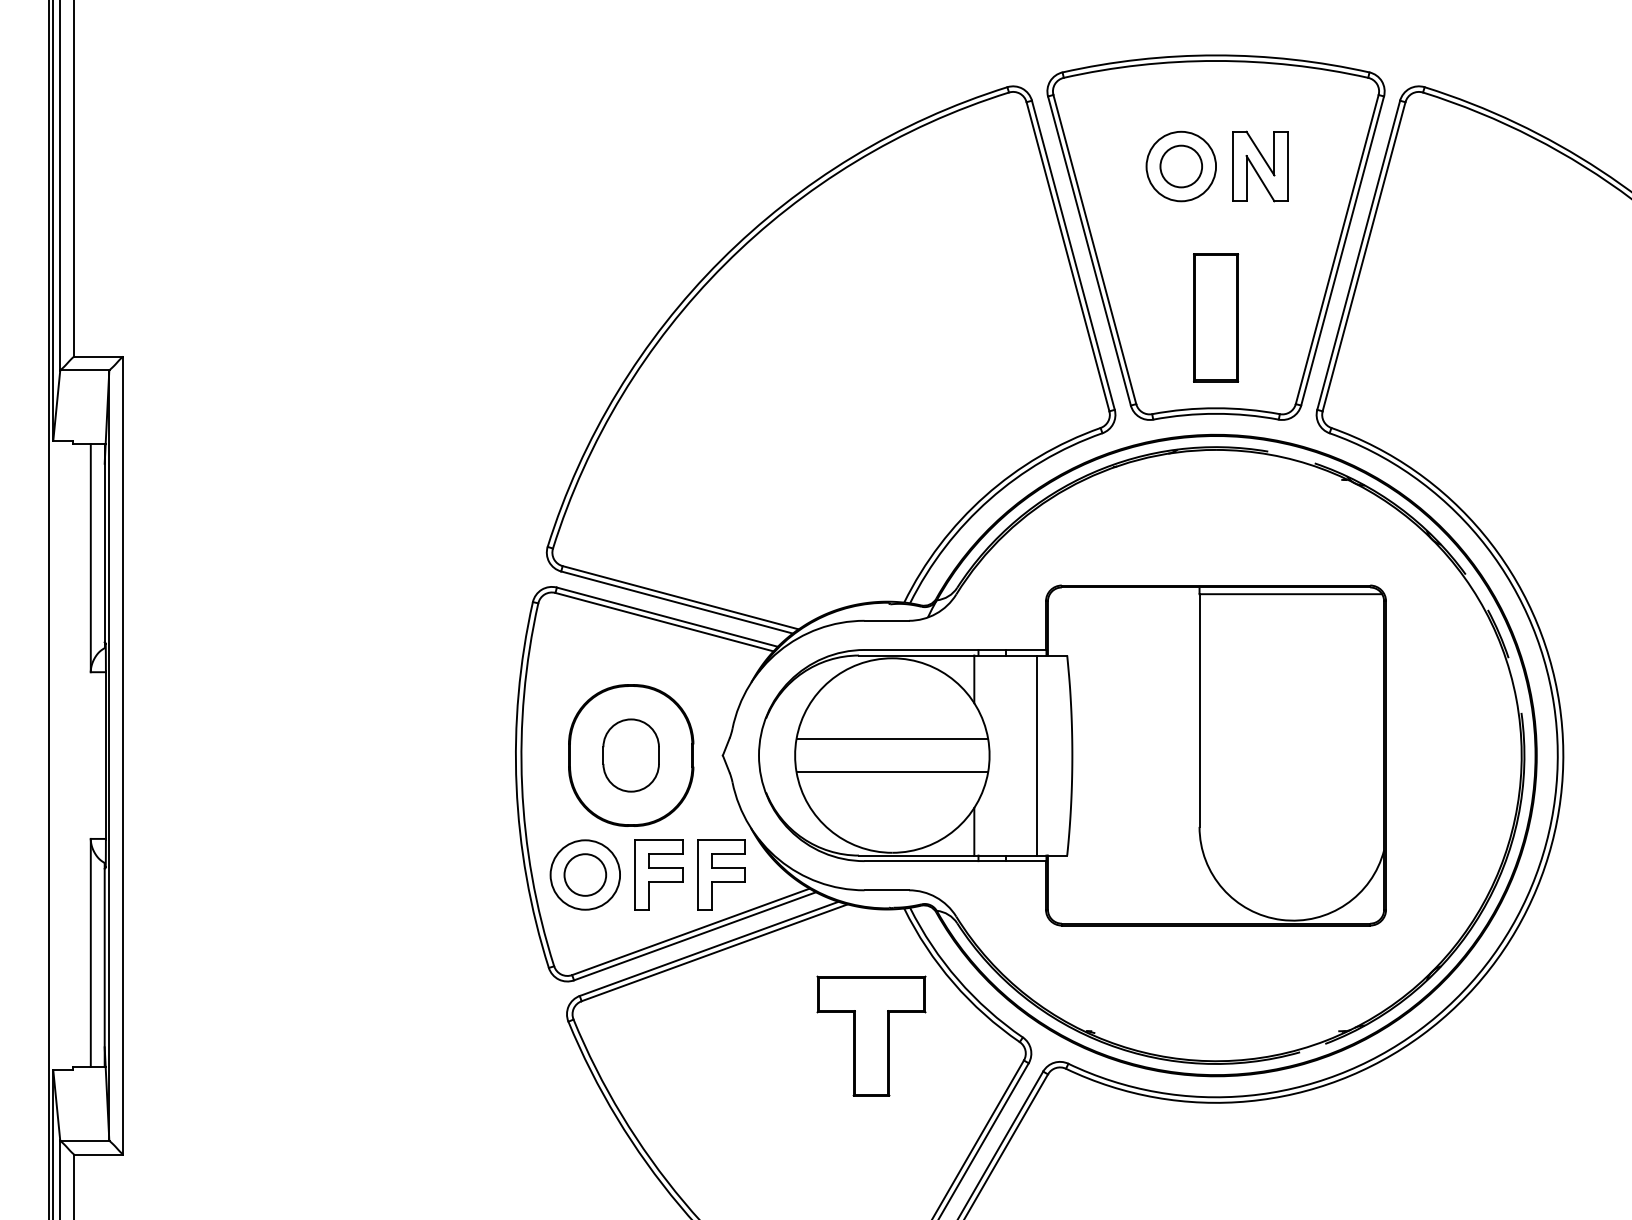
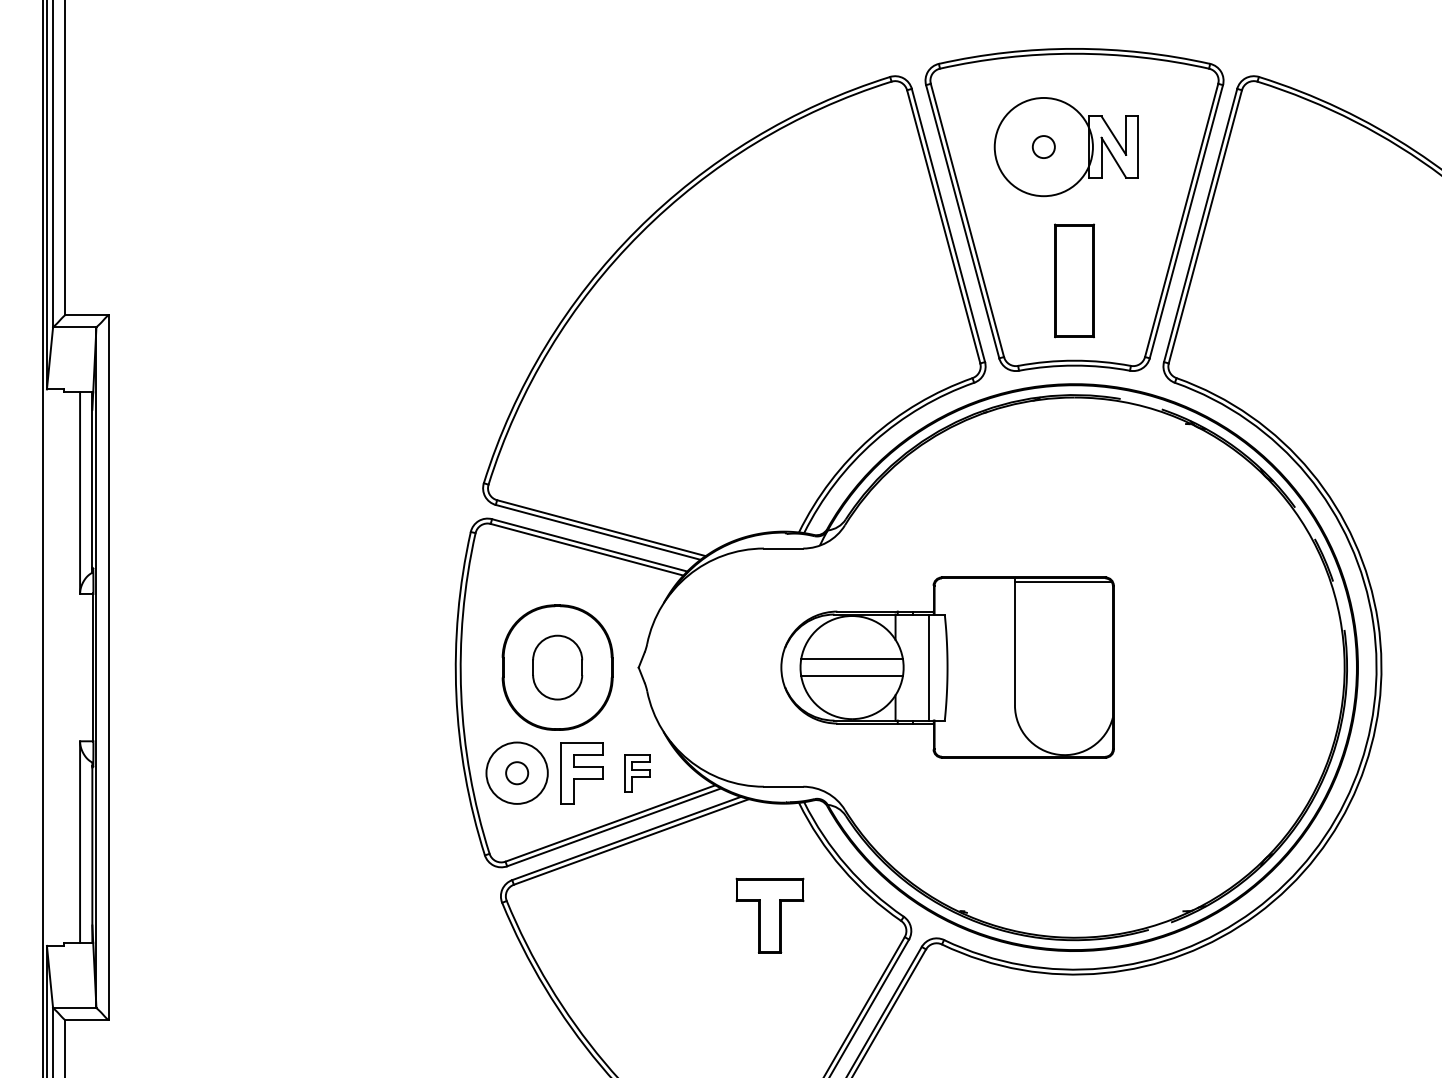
circle: (1180, 165) -> (1043, 146), size x0.6
circle: (1180, 165) -> (1043, 146), size x1.6
part: (1072, 755) -> (947, 667), size x0.6
circle: (584, 874) -> (516, 772), size x0.6
part: (721, 875) -> (637, 773), size x0.6
part: (870, 1036) -> (769, 915), size x0.7

